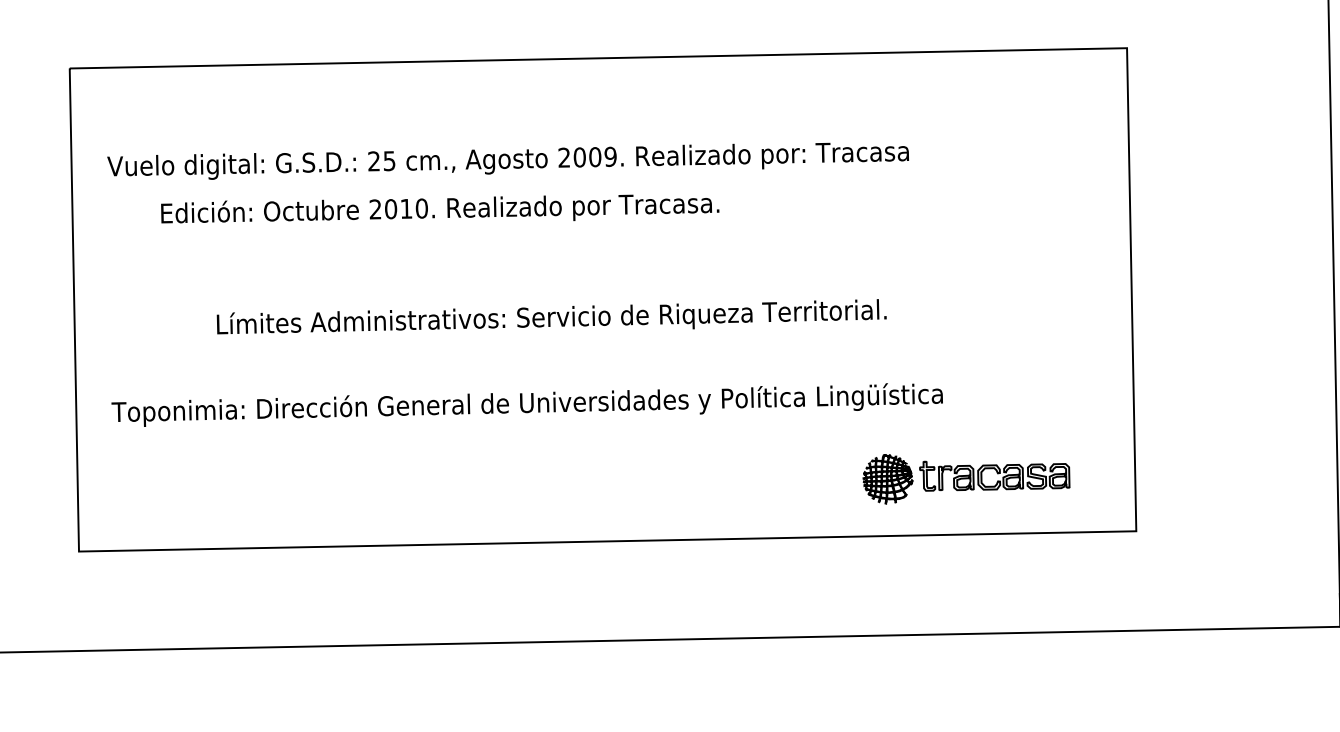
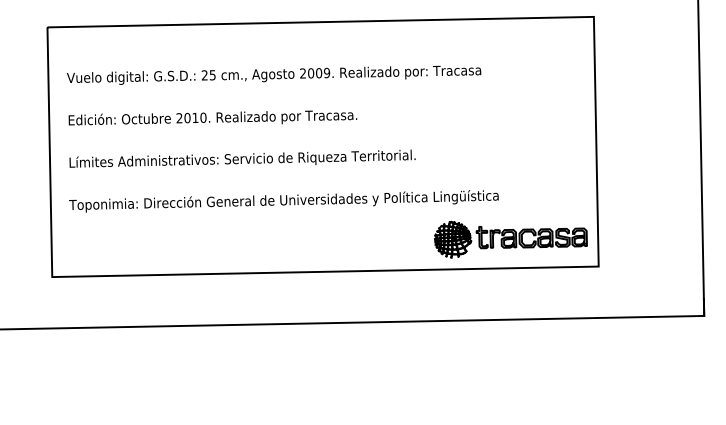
text: (439, 207) -> (212, 117), moved
text: (551, 316) -> (242, 158), moved
part: (965, 478) -> (510, 239), size x1.43

